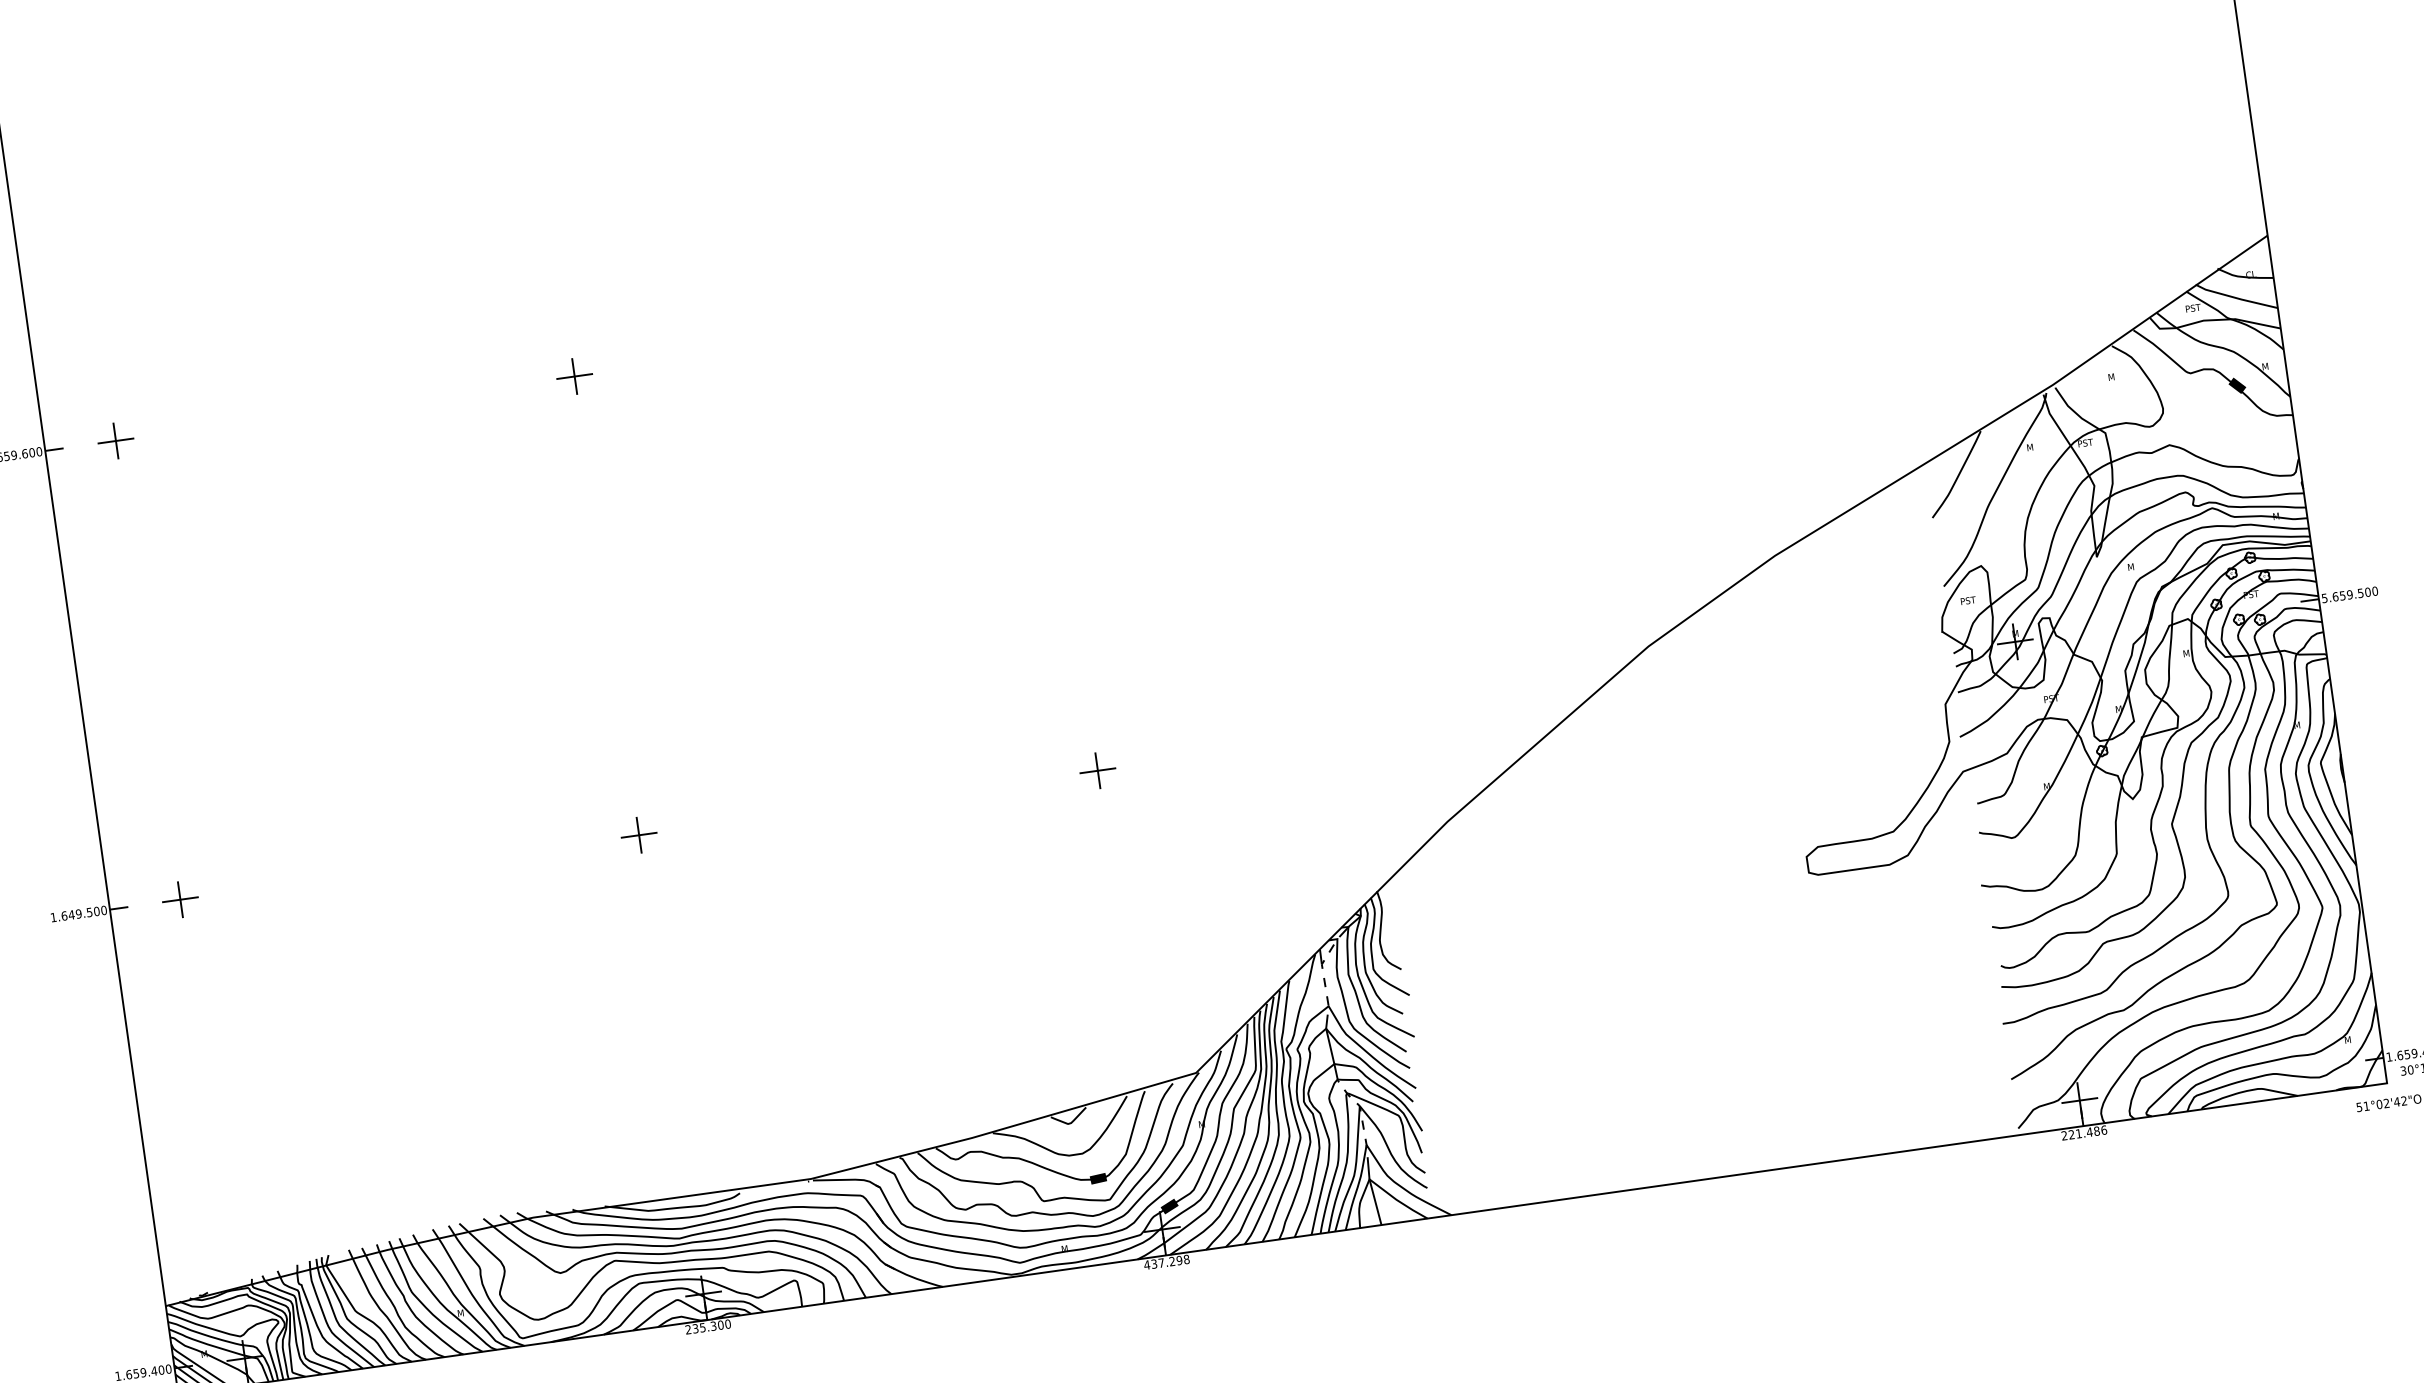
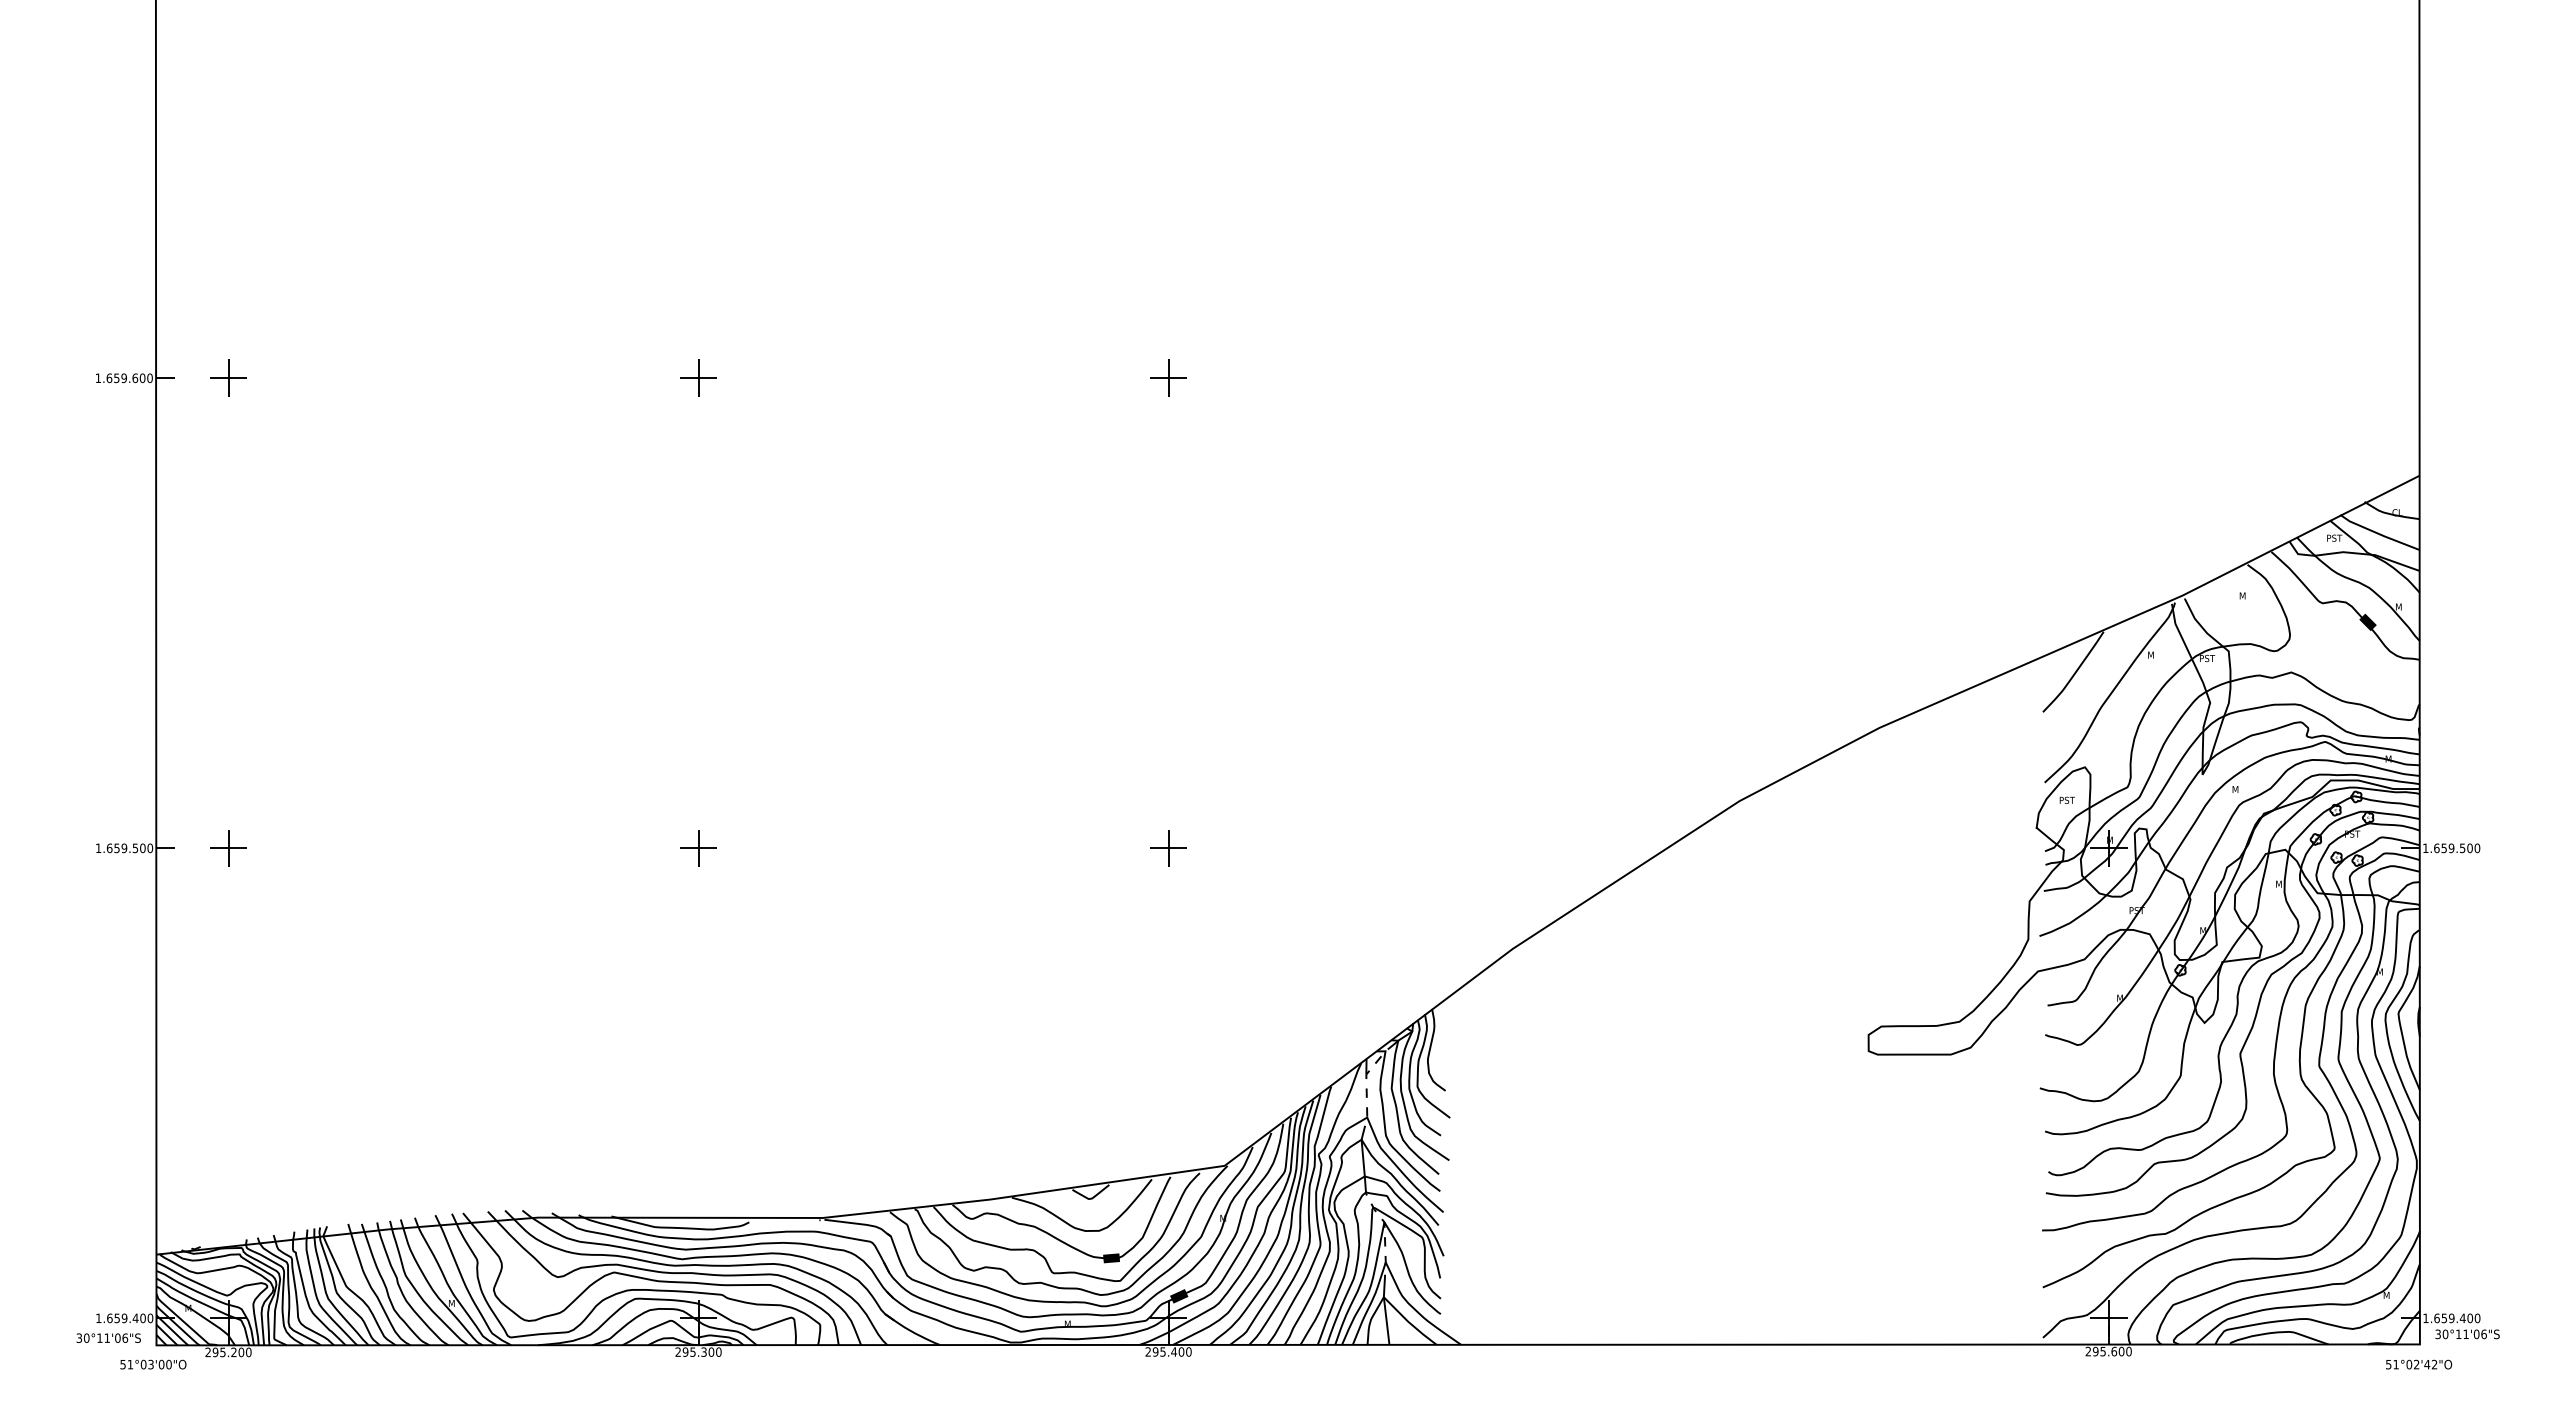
part: (1033, 311) -> (1168, 377), added
text: (2324, 598) -> (2425, 848), 5.659.500 -> 1.659.500
text: (72, 915) -> (117, 848), 1.649.500 -> 1.659.500
text: (2088, 1132) -> (2112, 1351), 221.486 -> 295.600
text: (1166, 1261) -> (1168, 1351), 437.298 -> 295.400
text: (695, 1328) -> (685, 1351), 235.300 -> 295.300

